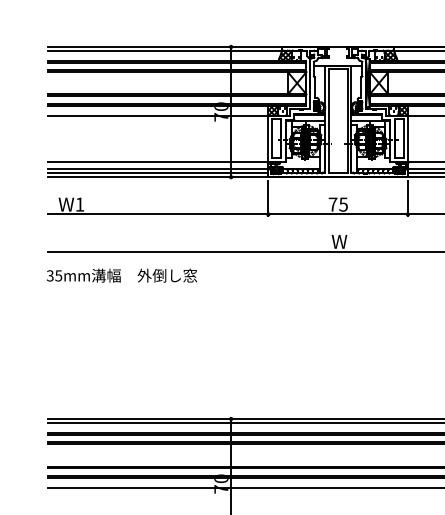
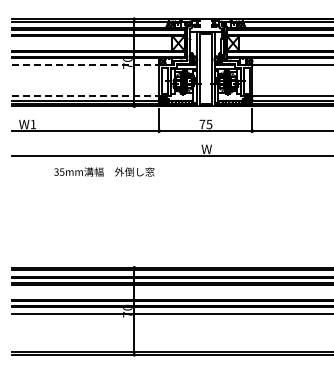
line: (165, 116) -> (90, 65), solid -> dashed
line: (165, 161) -> (90, 95), solid -> dashed
text: (122, 274) -> (104, 171), moved

